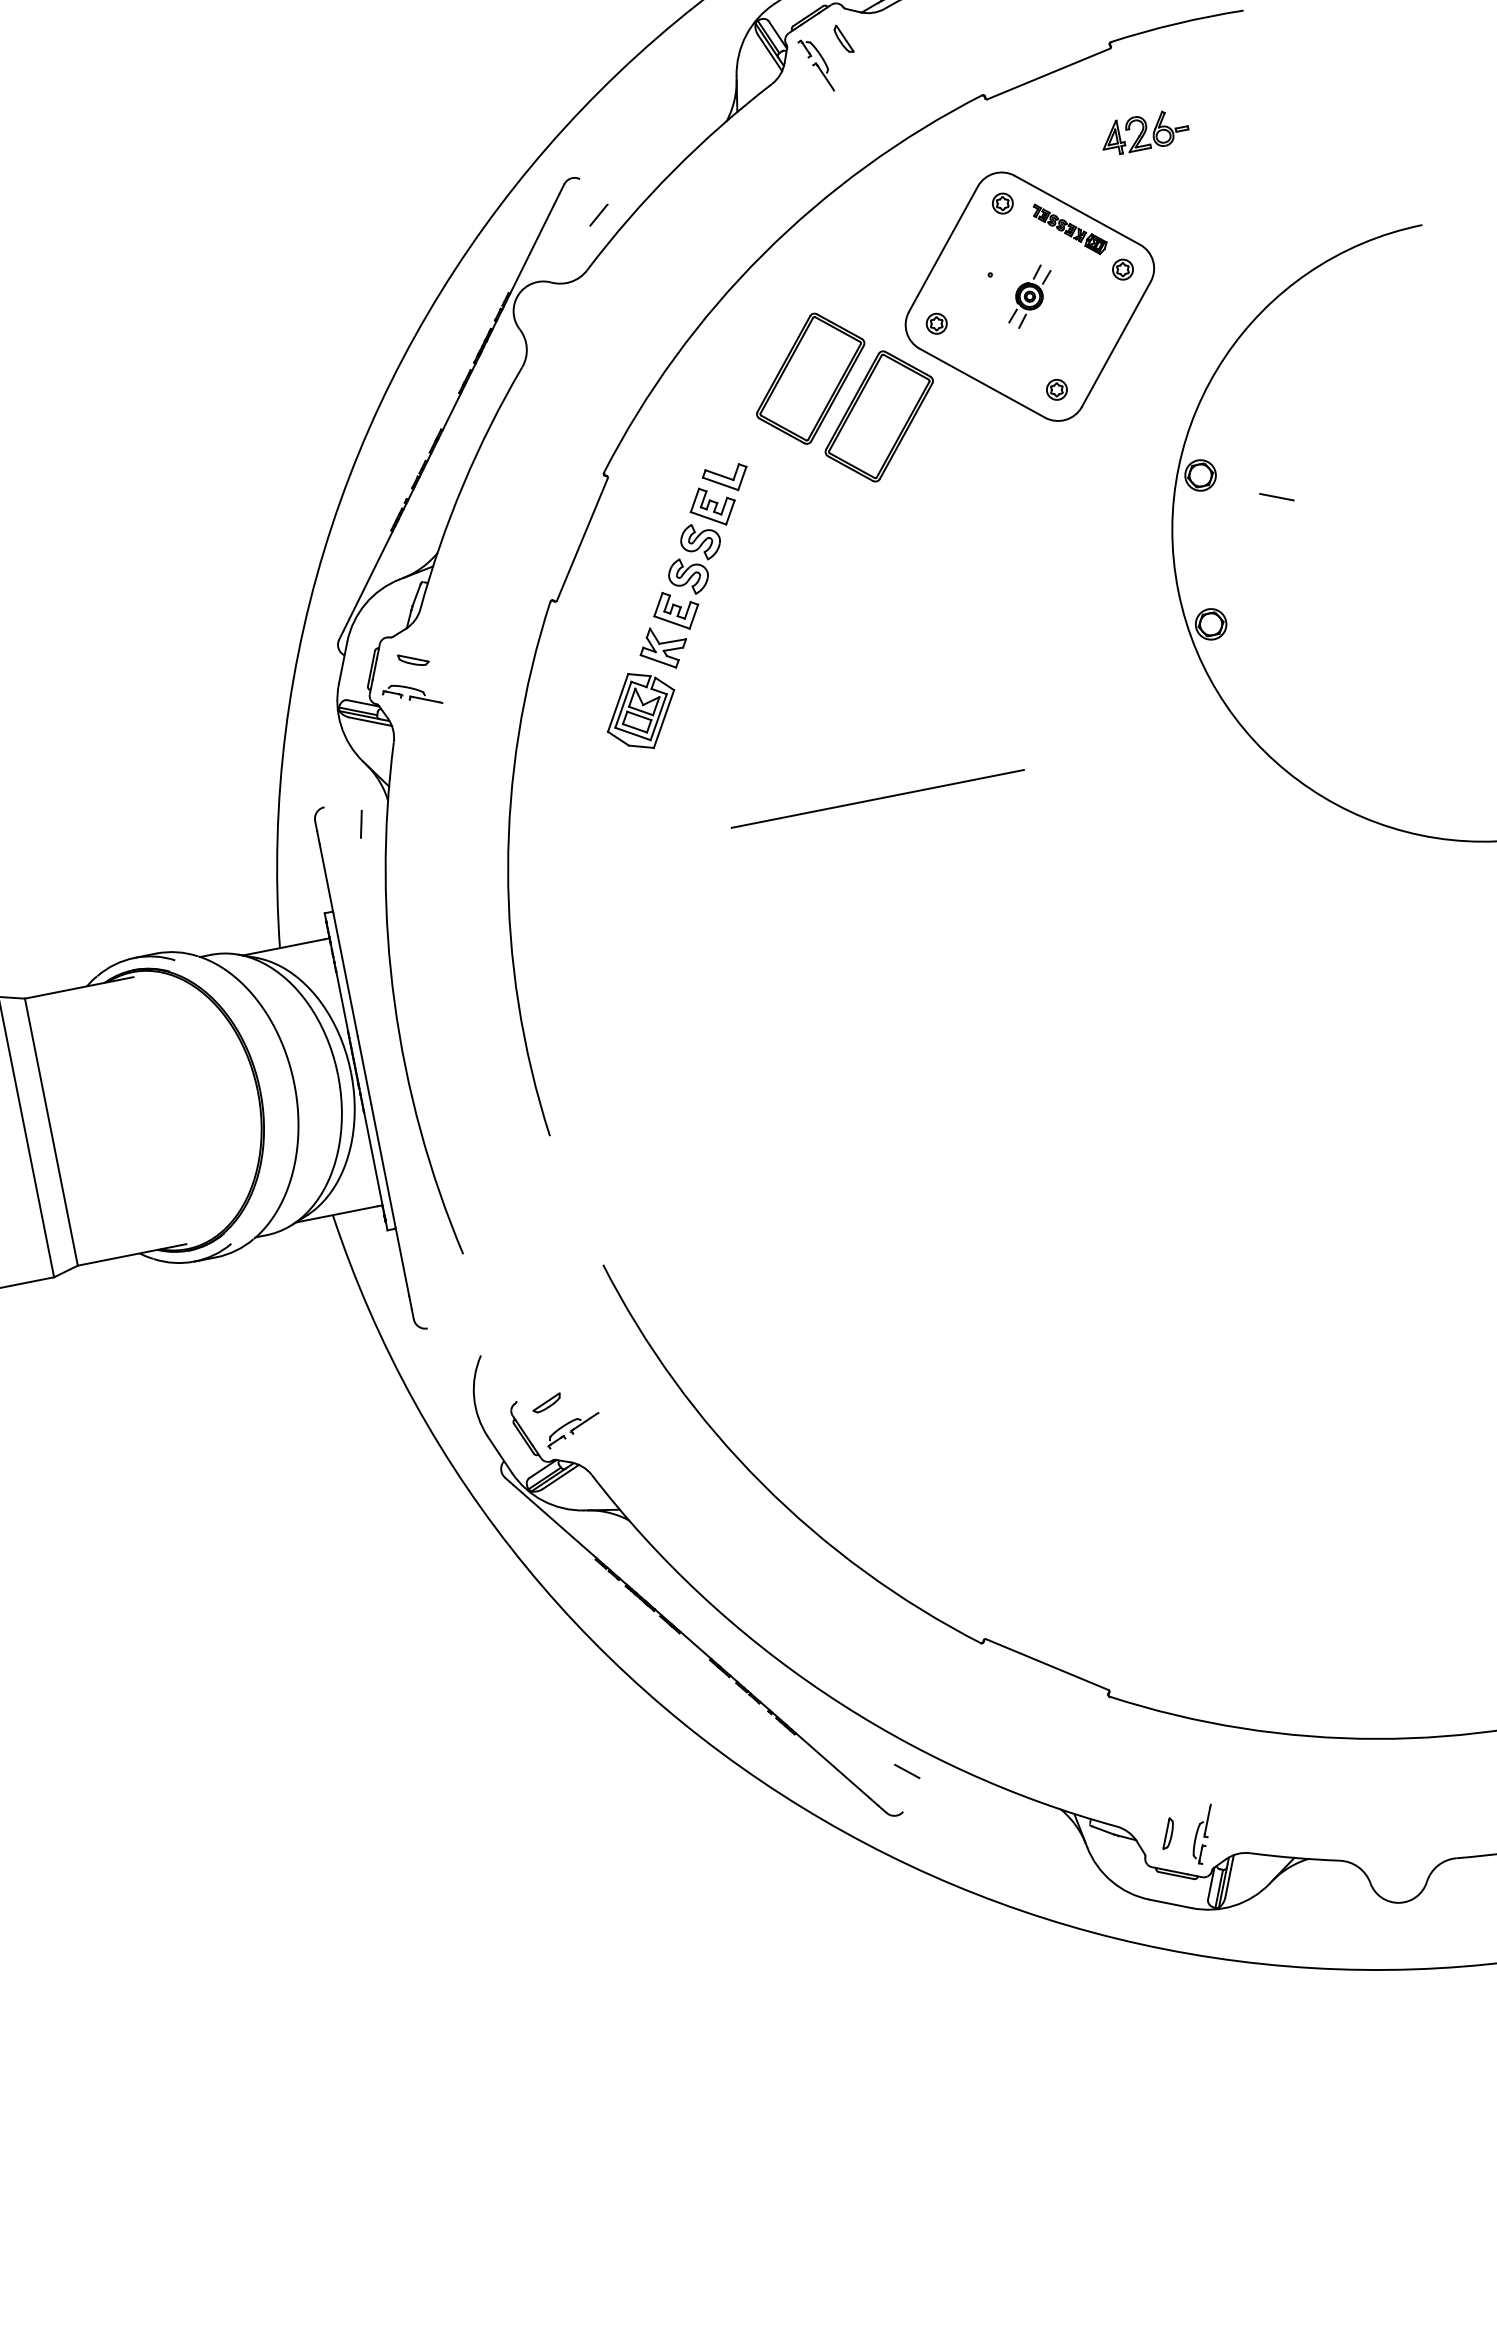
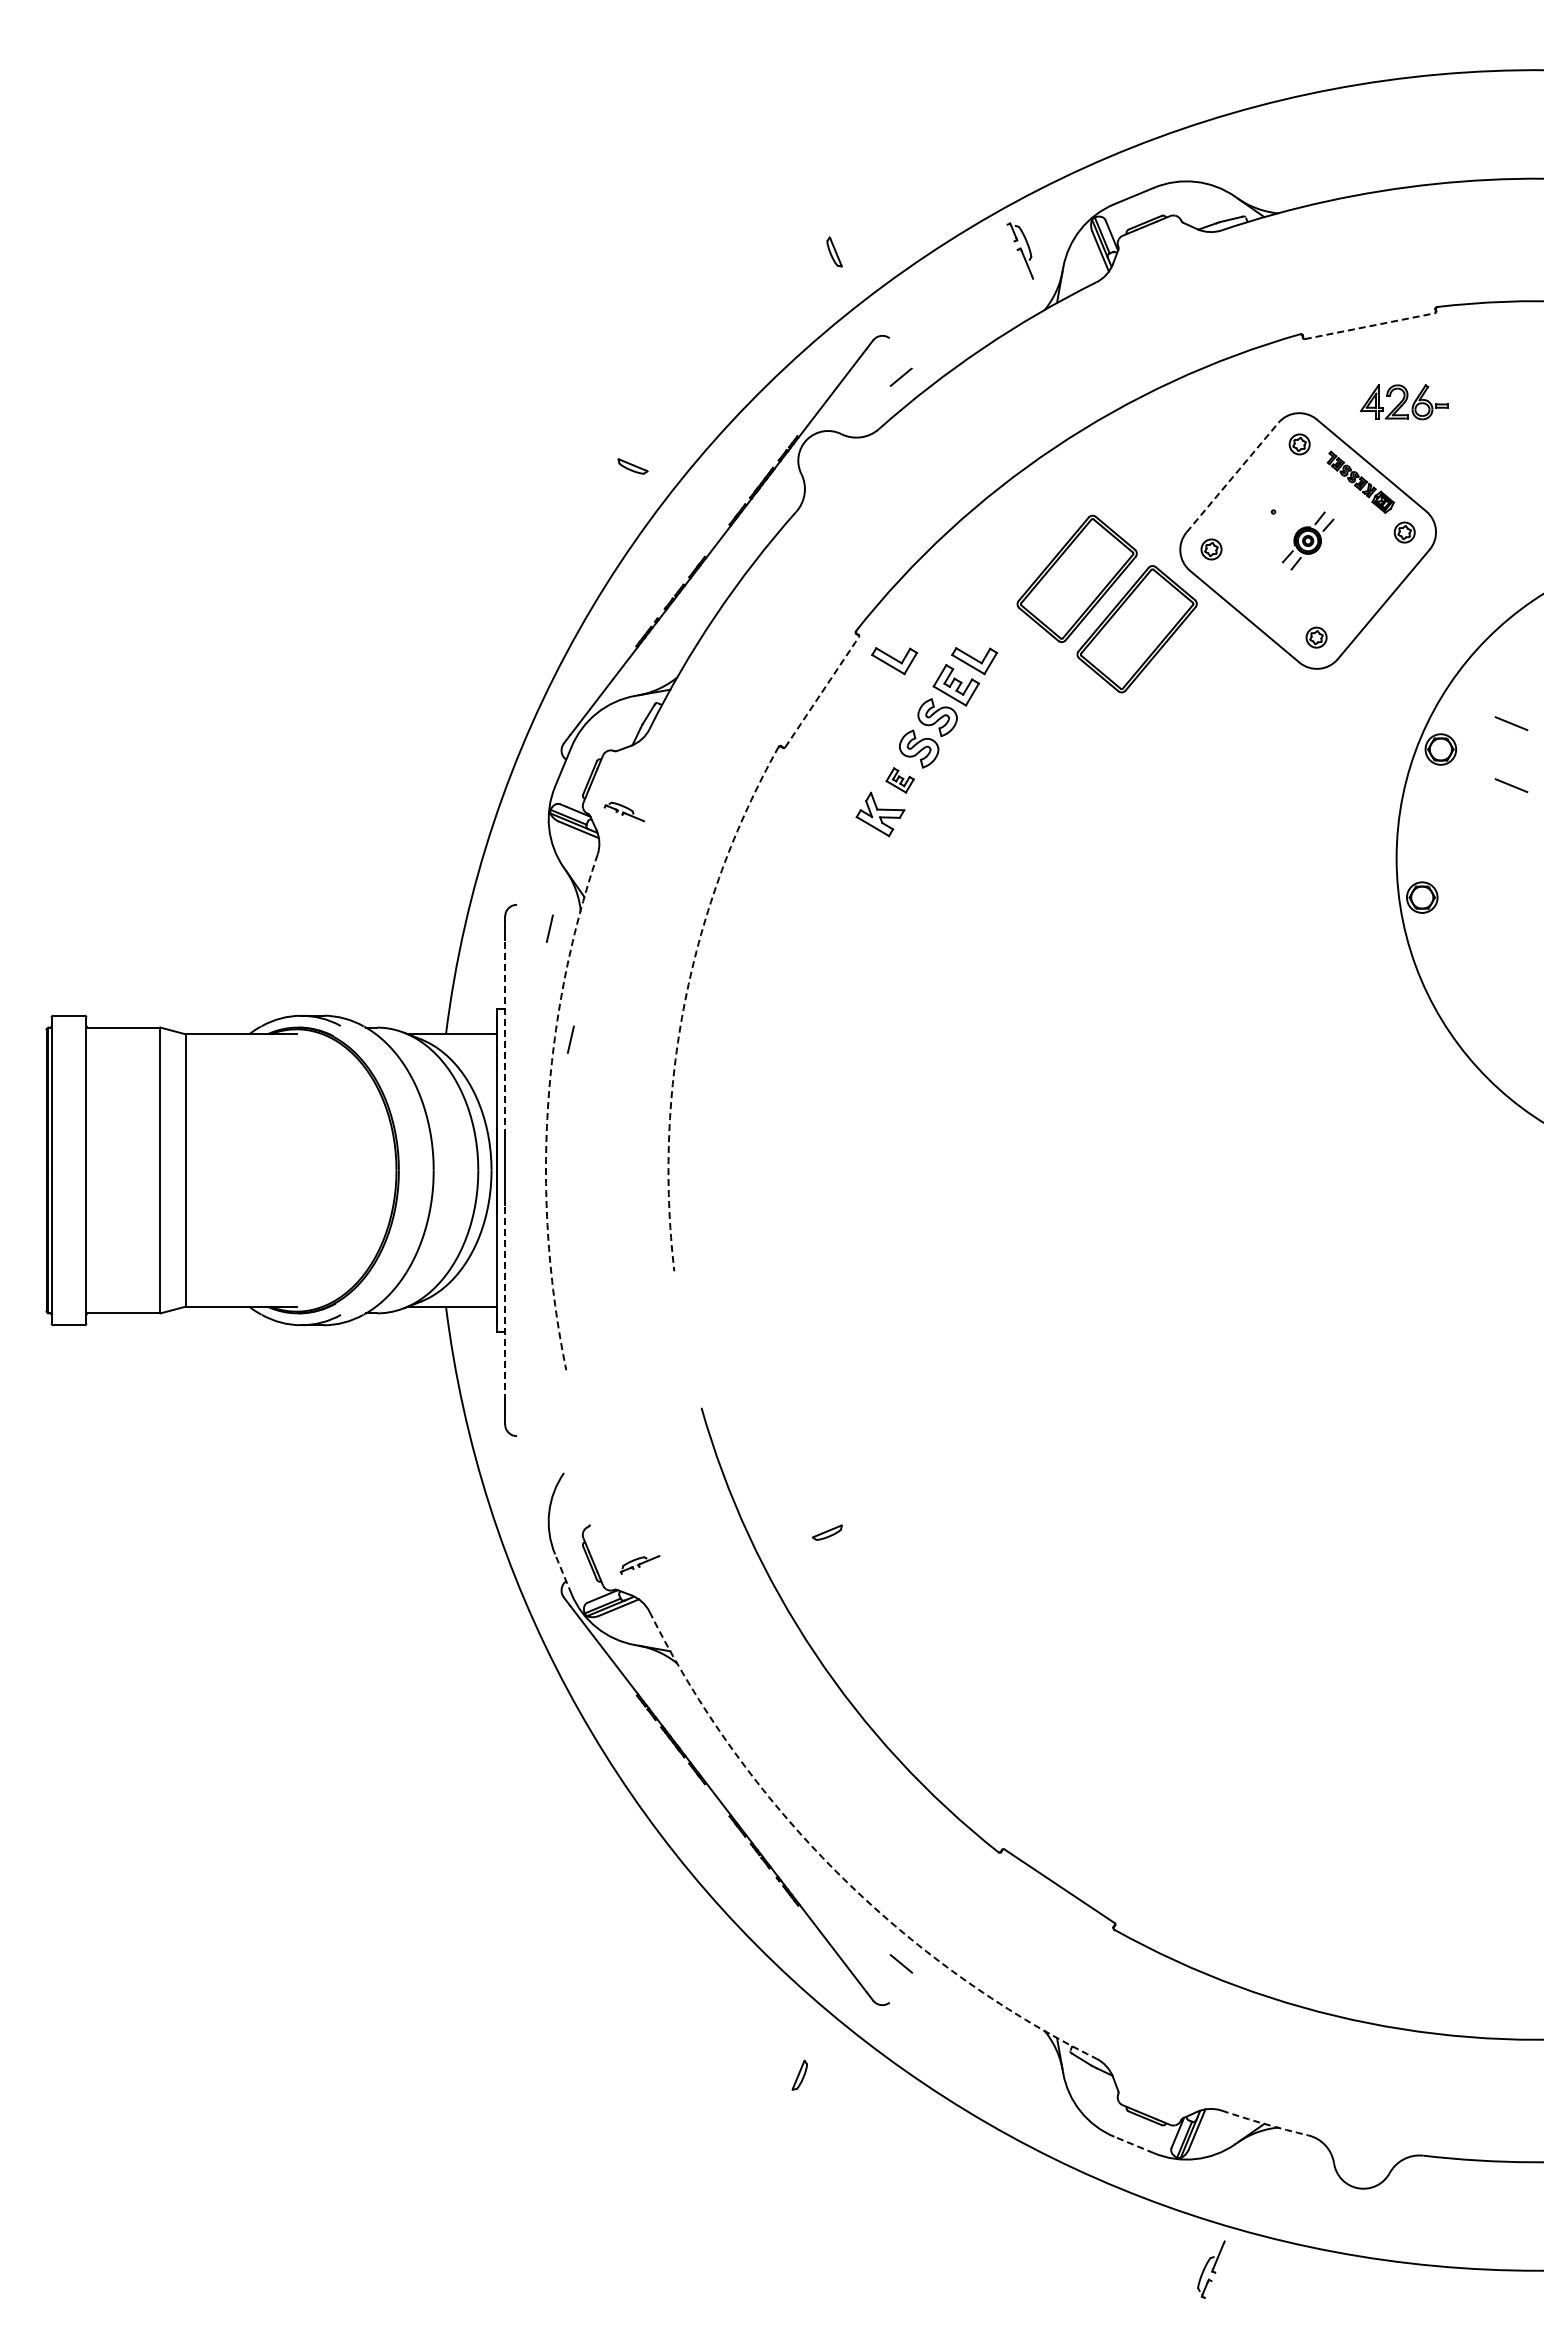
part: (843, 38) -> (834, 251), moved
part: (815, 65) -> (1019, 250), moved
line: (1049, 74) -> (1370, 326), solid -> dashed
part: (1144, 132) -> (1404, 402), moved
line: (943, 249) -> (1232, 477), solid -> dashed
line: (1264, 436) -> (1511, 723), added
part: (647, 495) -> (894, 661), added
line: (582, 538) -> (822, 691), solid -> dashed
part: (675, 611) -> (899, 780), size x0.6
part: (413, 659) -> (632, 466), moved
part: (411, 694) -> (624, 811), size x0.7
part: (640, 710) -> (845, 871), removed
line: (877, 799) -> (1061, 1004), removed
arc: (508, 868) -> (685, 1000), solid -> dashed
line: (403, 928) -> (570, 1039), added
line: (339, 940) -> (505, 1038), solid -> dashed
arc: (394, 1003) -> (547, 1110), solid -> dashed
line: (390, 1199) -> (505, 1302), solid -> dashed
part: (545, 1403) -> (826, 1532), moved
part: (572, 1430) -> (639, 1564), size x0.7
line: (499, 1454) -> (563, 1573), solid -> dashed
arc: (825, 1693) -> (836, 1871), solid -> dashed
part: (1167, 1832) -> (799, 2074), moved
part: (1203, 1834) -> (1211, 2269), moved
arc: (1294, 1858) -> (1264, 2124), solid -> dashed
line: (1170, 1903) -> (1133, 2144), solid -> dashed

